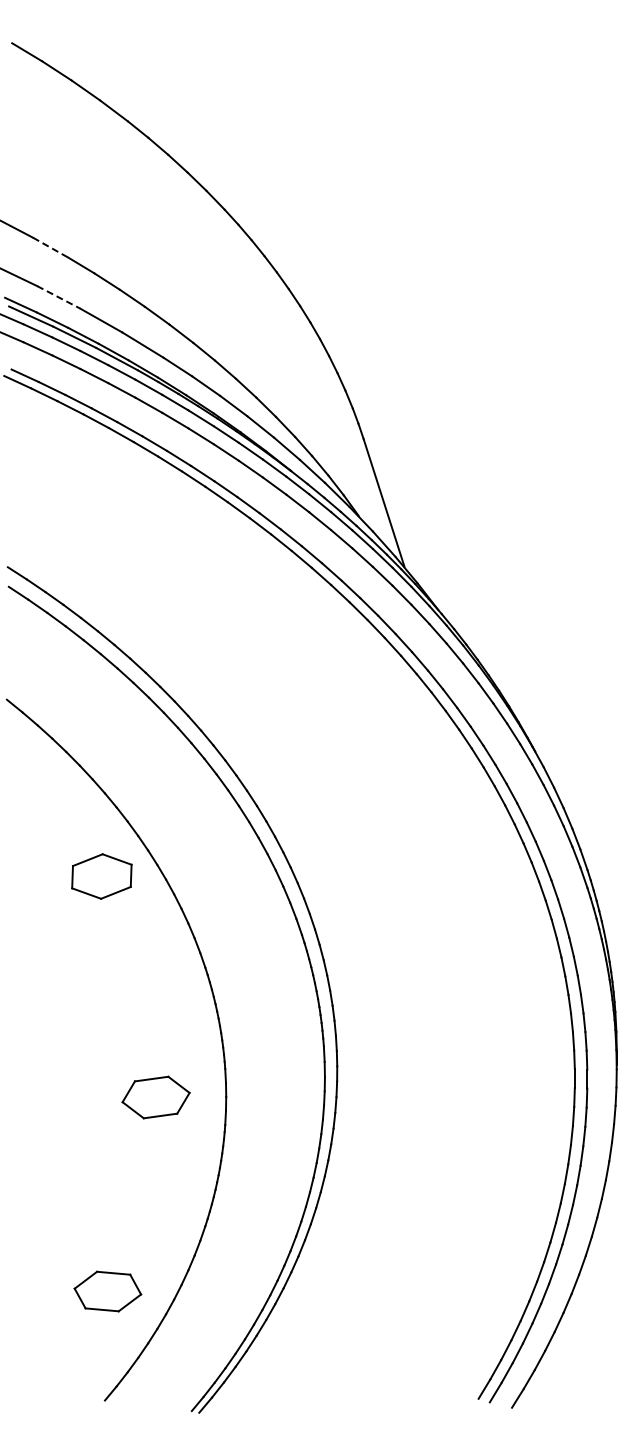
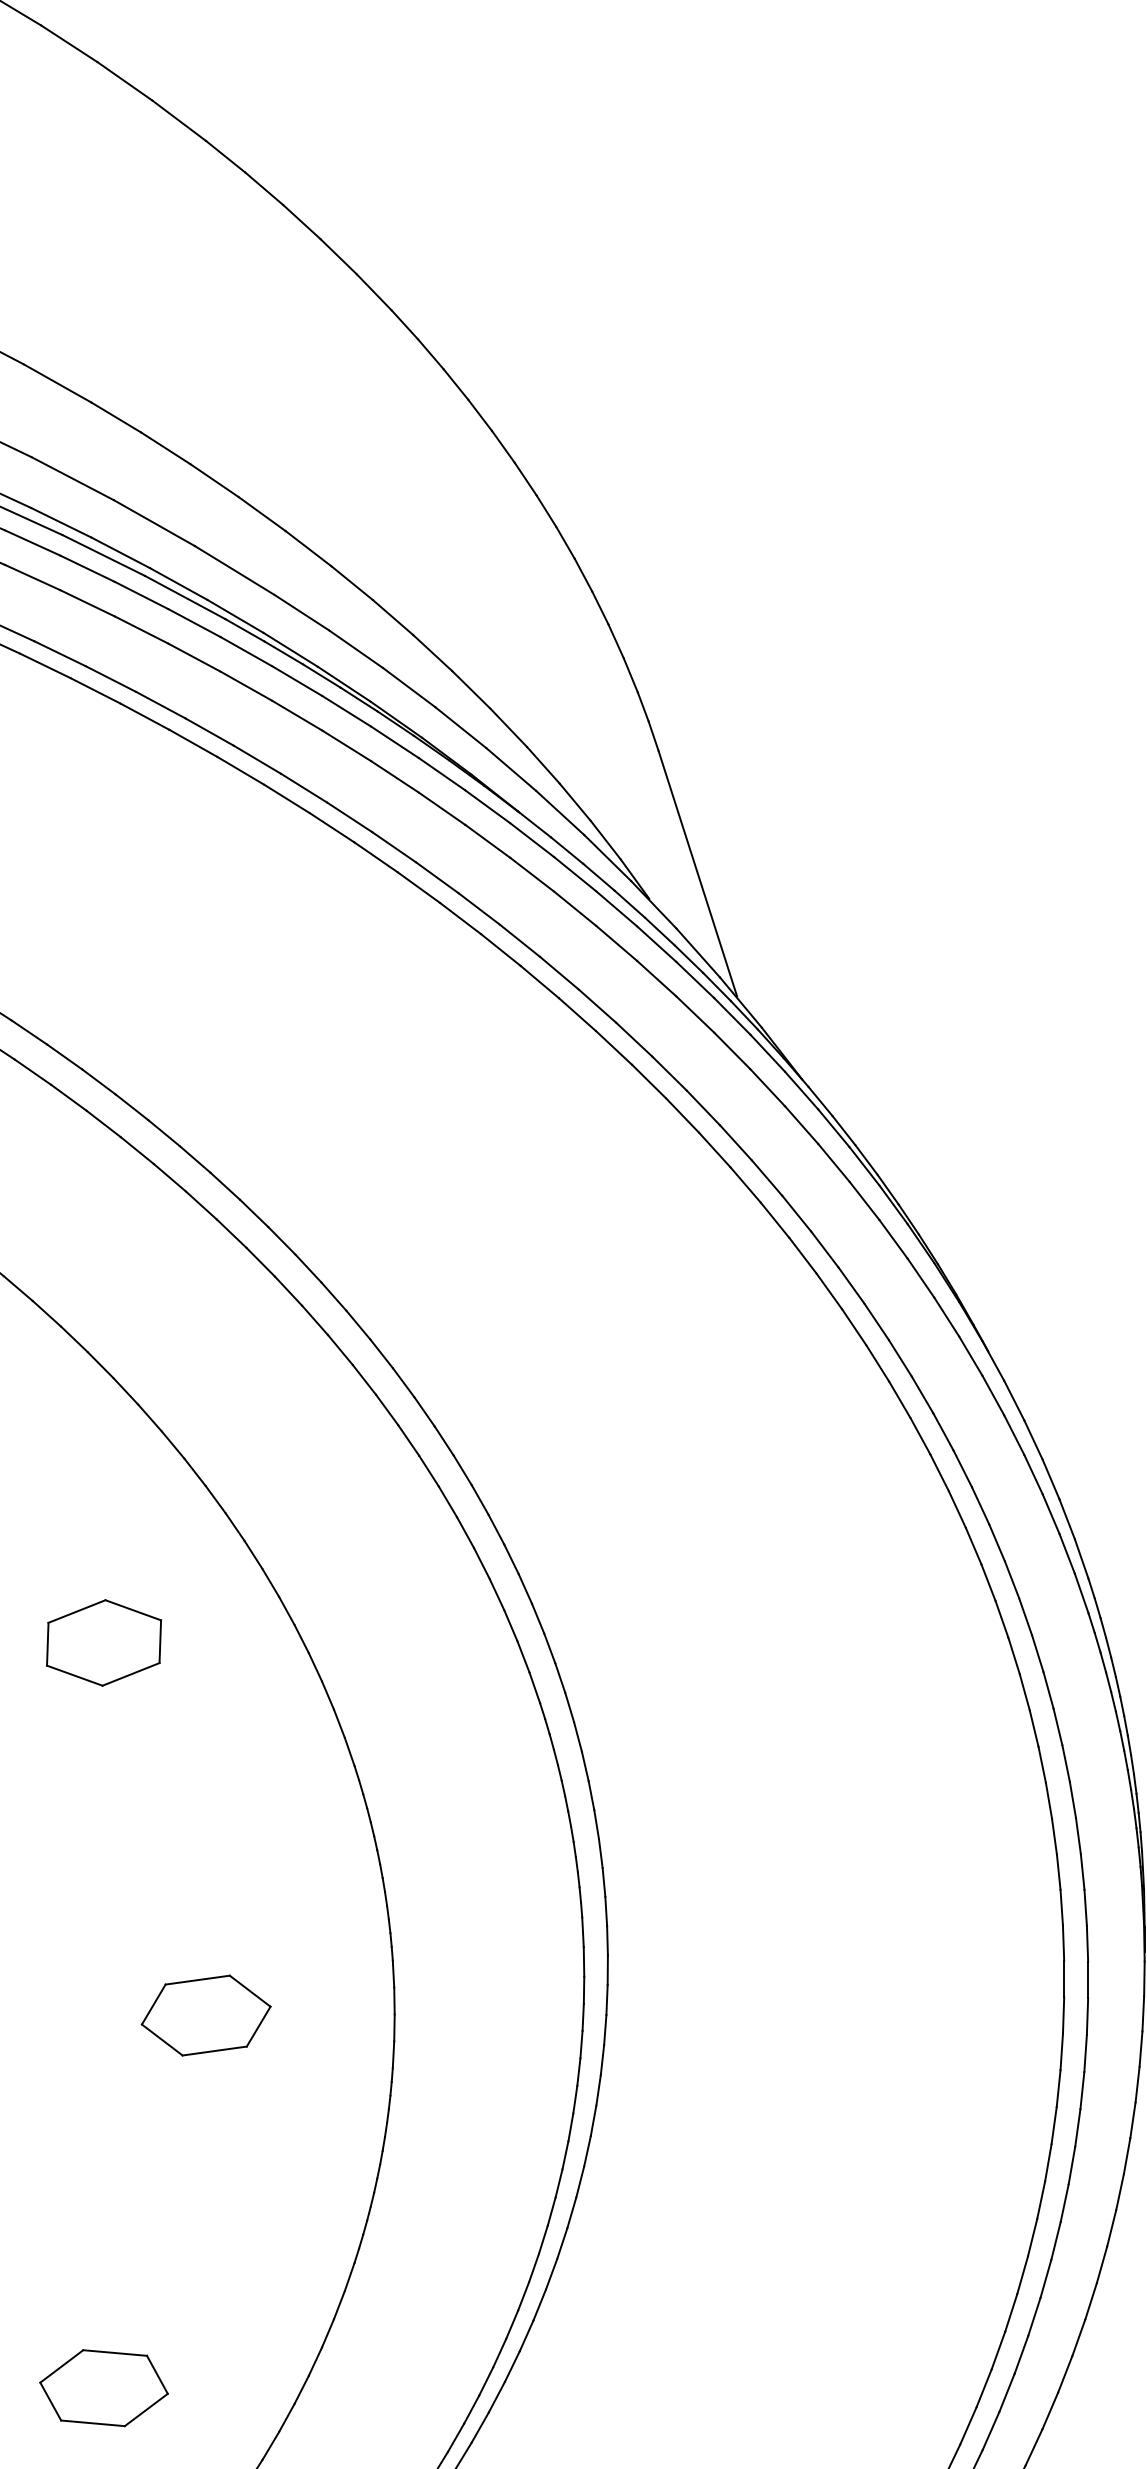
line: (51, 247) -> (59, 383), dashed -> solid
line: (59, 297) -> (74, 479), dashed -> solid
part: (101, 876) -> (103, 1642), moved
part: (155, 1097) -> (205, 2015), moved
part: (107, 1291) -> (103, 2388), moved

